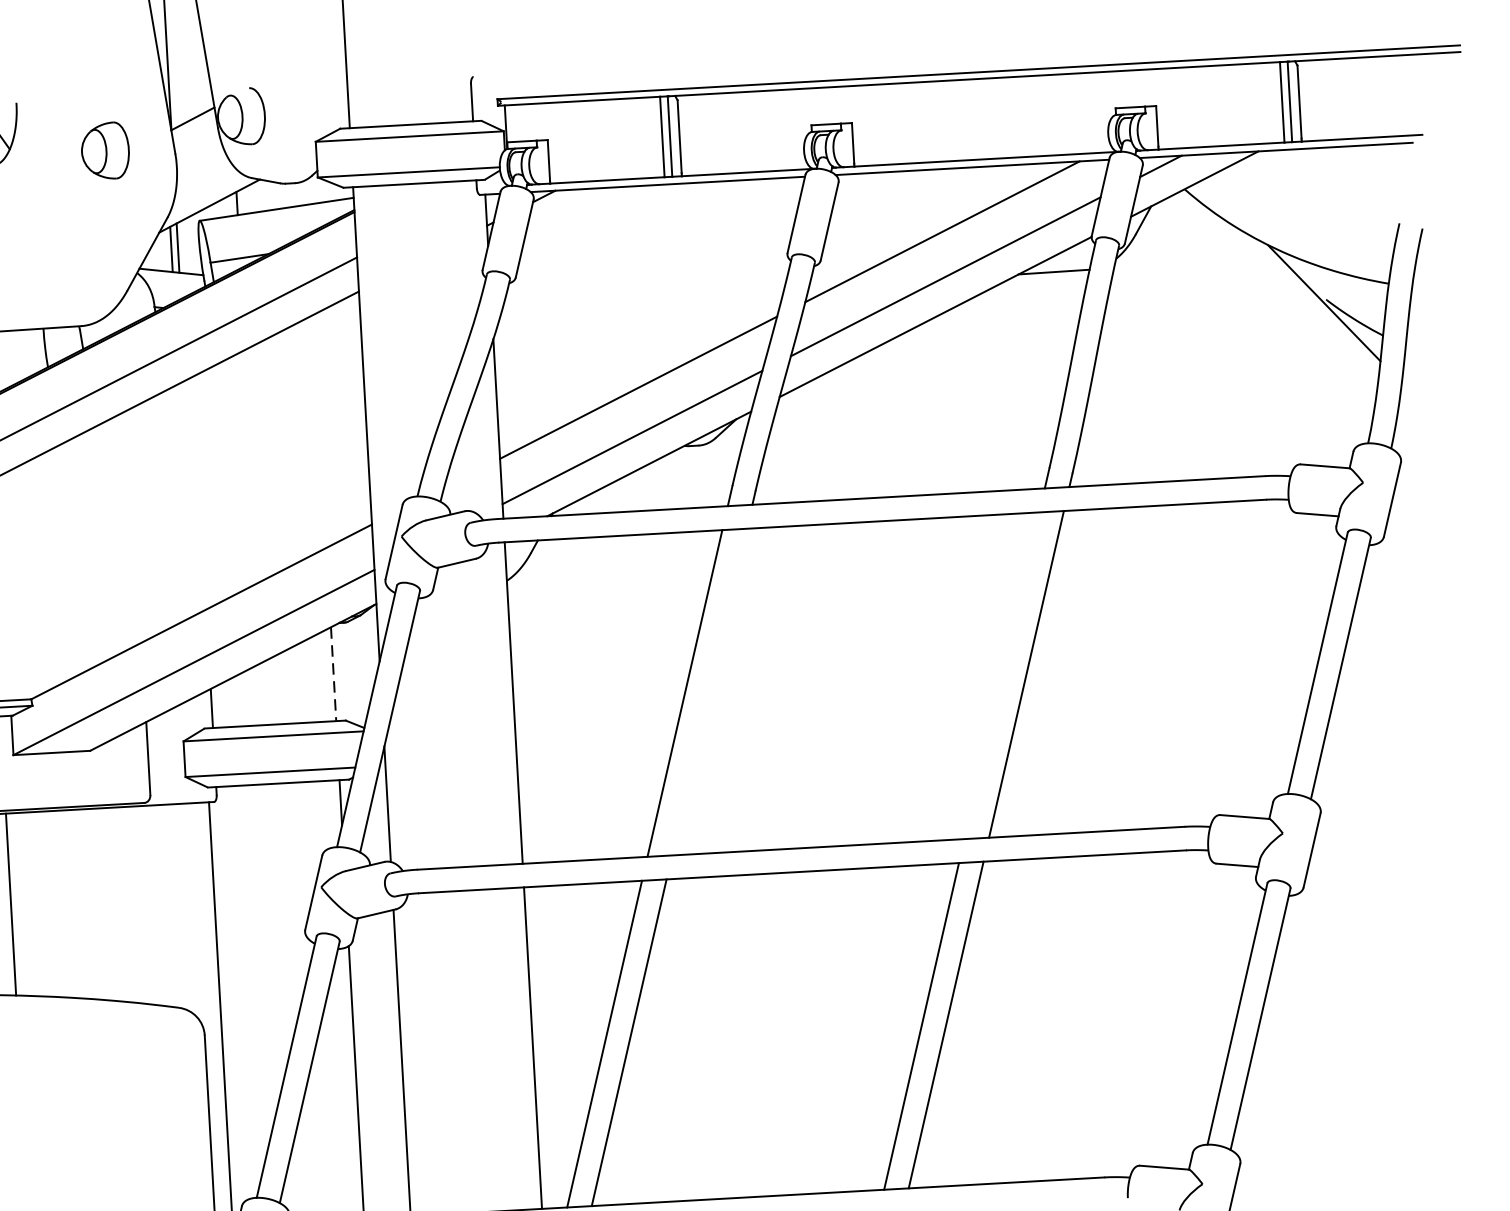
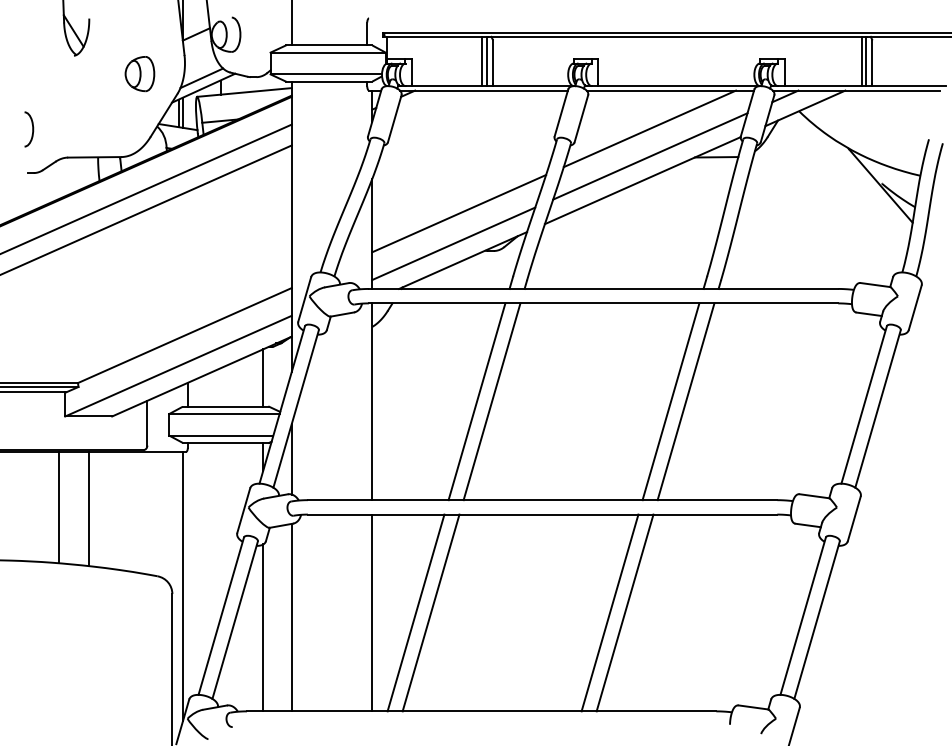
part: (104, 151) -> (139, 74), moved
line: (205, 190) -> (201, 78), added
line: (333, 674) -> (263, 378), dashed -> solid
line: (1001, 675) -> (670, 401), added
line: (708, 691) -> (491, 401), added
line: (61, 903) -> (89, 508), added

